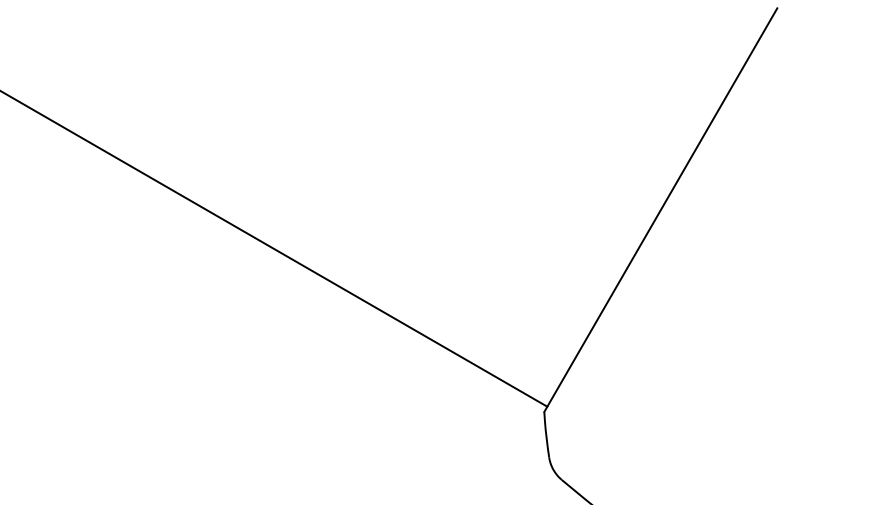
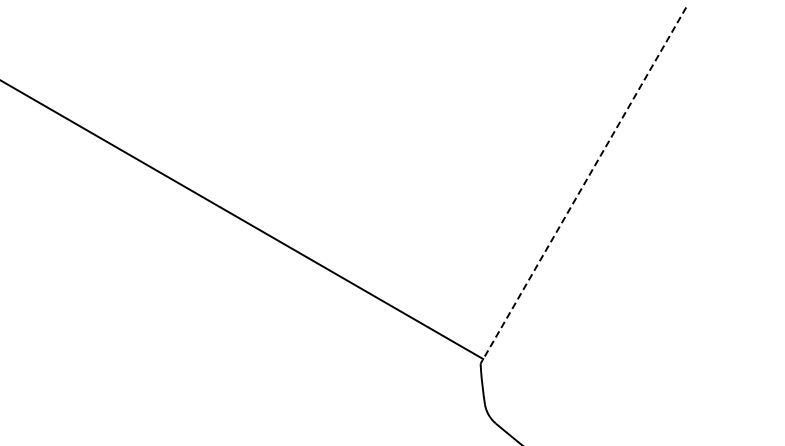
line: (660, 210) -> (583, 185), solid -> dashed

